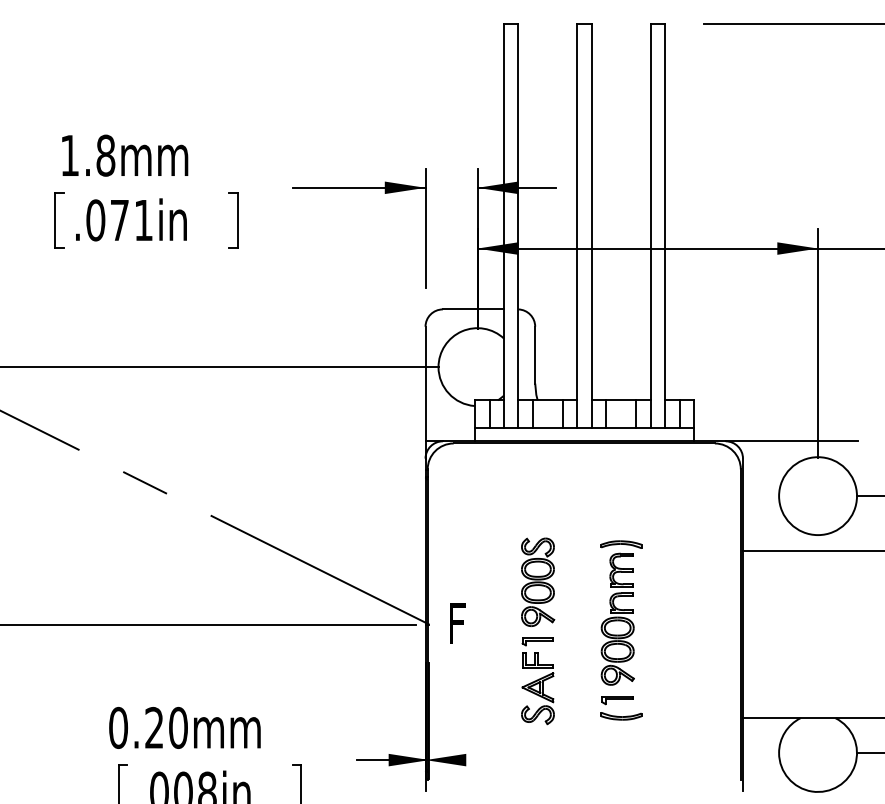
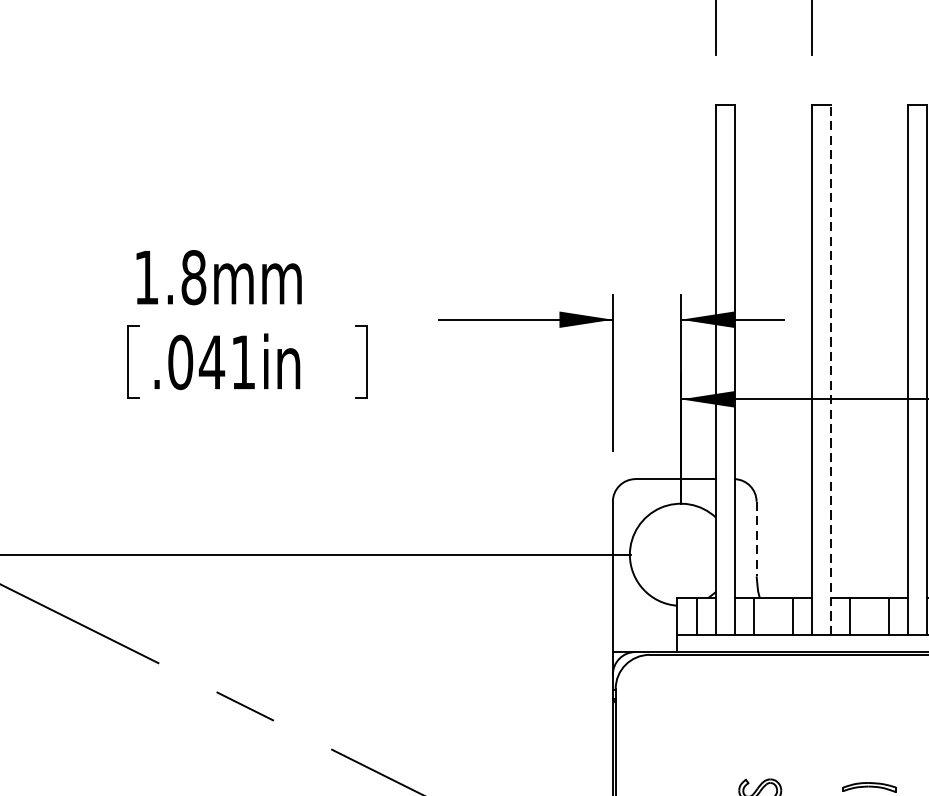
text: (119, 220) -> (211, 362), .071in -> .041in
line: (591, 225) -> (830, 369), solid -> dashed
line: (535, 355) -> (756, 539), solid -> dashed

